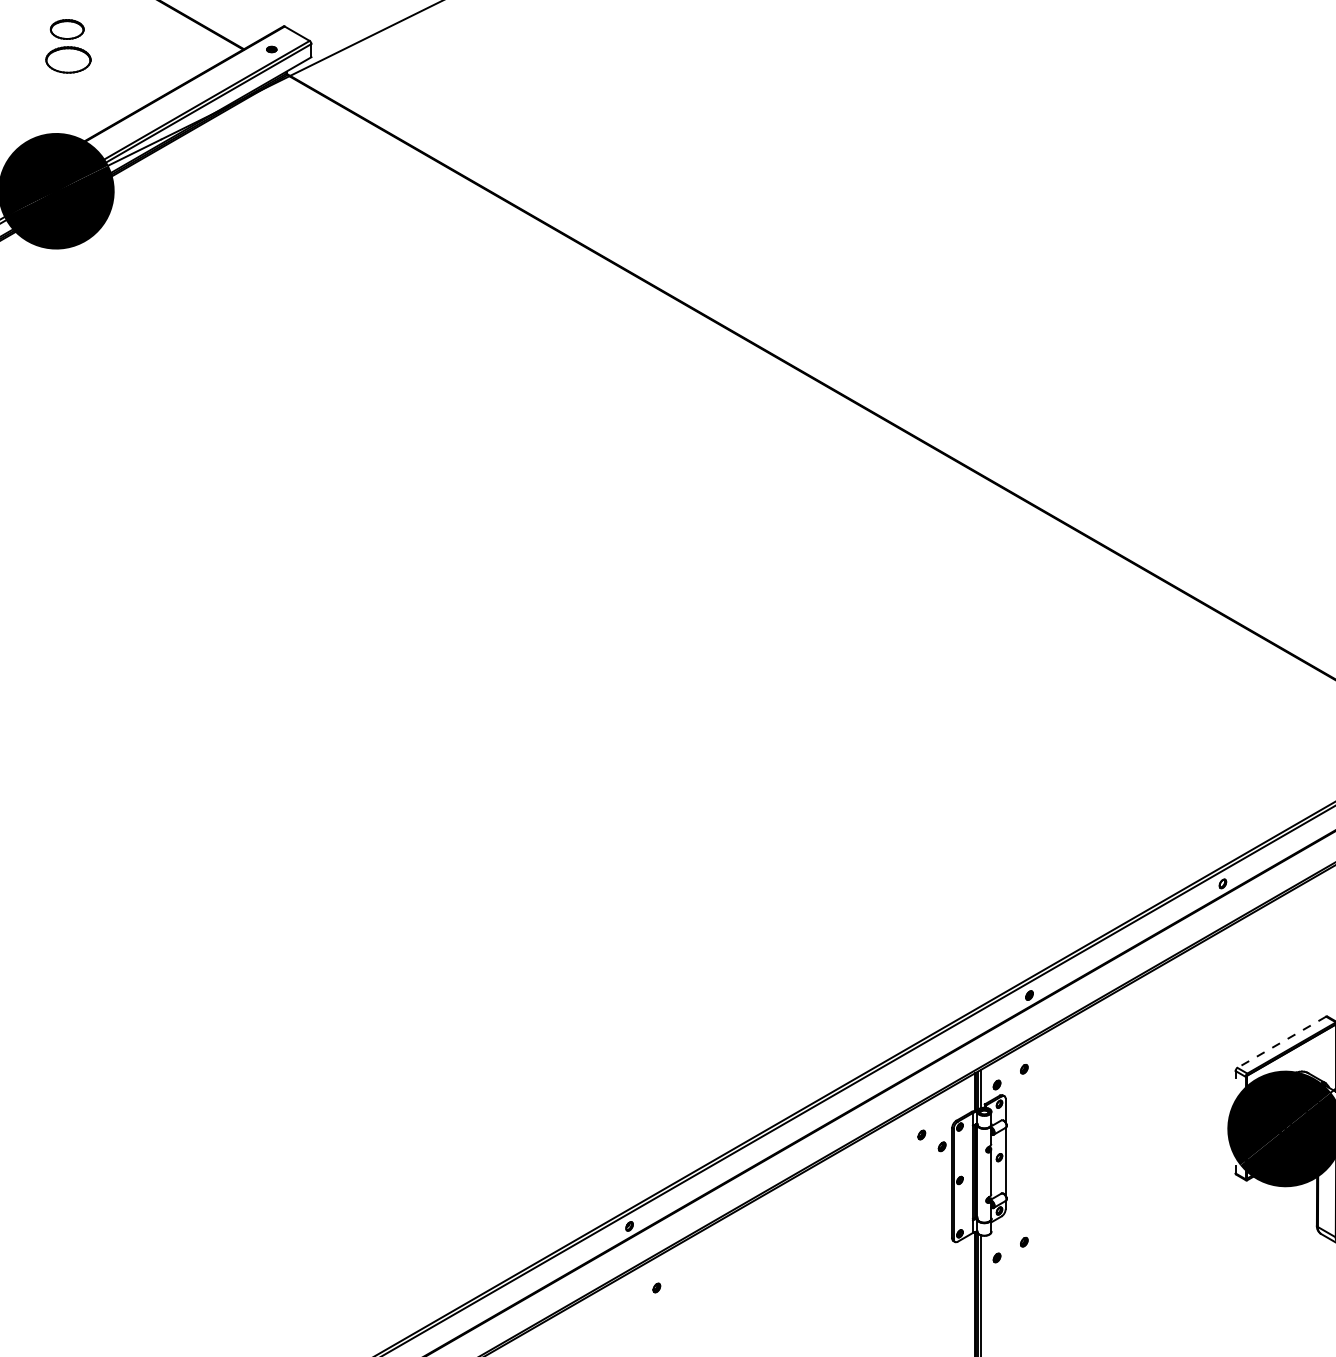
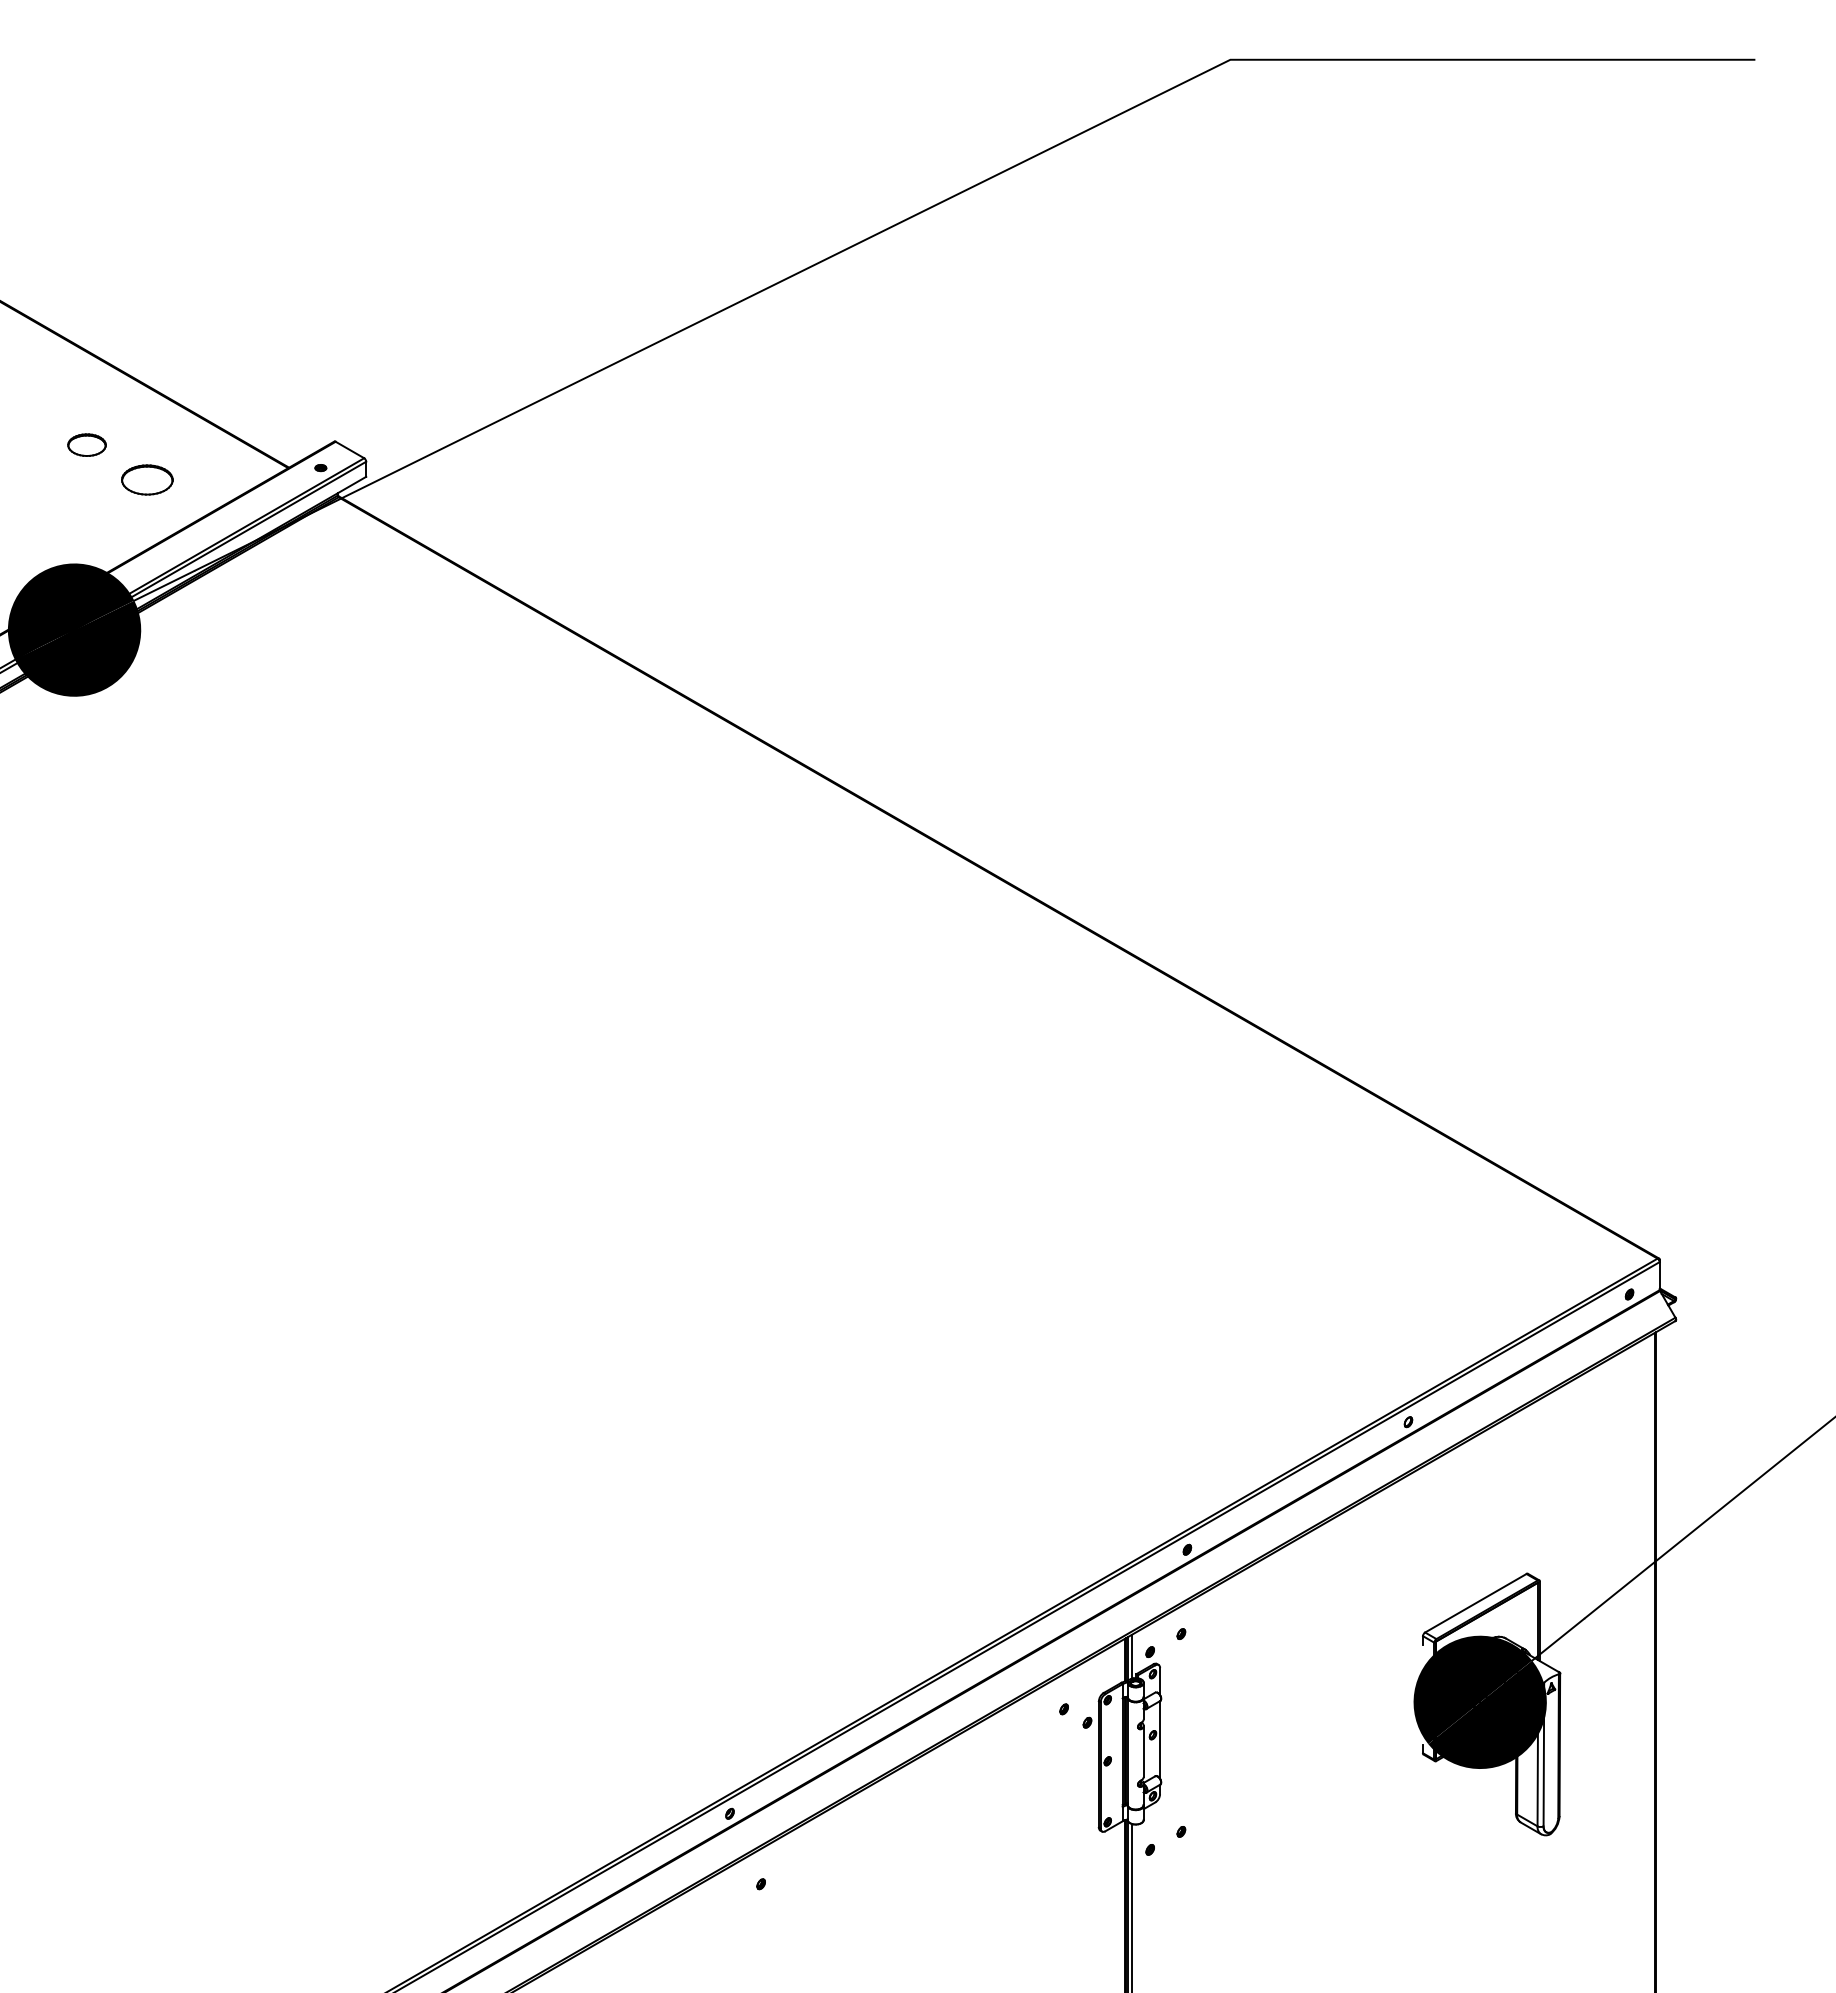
part: (68, 59) -> (147, 479), moved
line: (1281, 1042) -> (1475, 1603), dashed -> solid

